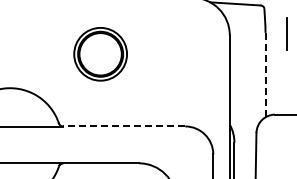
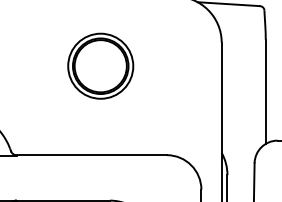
part: (100, 54) -> (100, 66), moved
line: (265, 74) -> (265, 91), dashed -> solid
line: (124, 126) -> (91, 155), dashed -> solid

